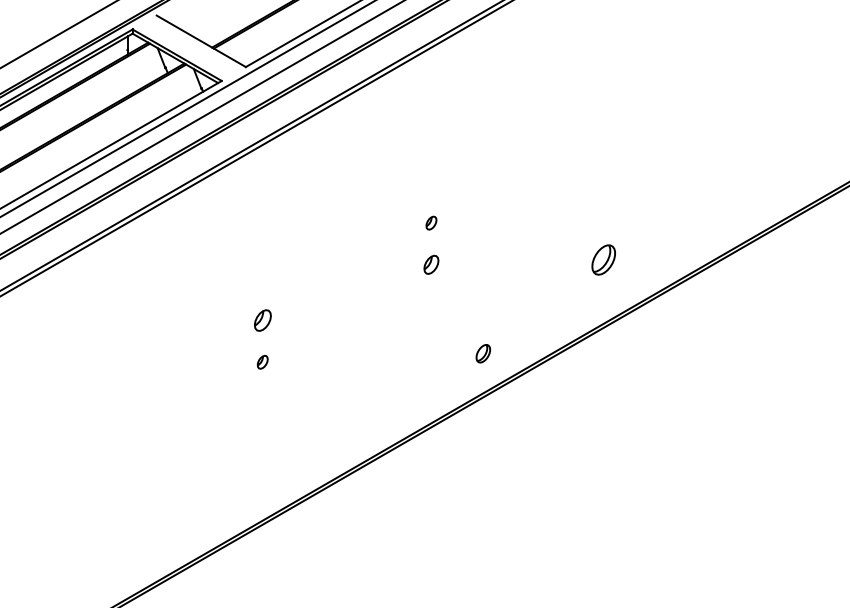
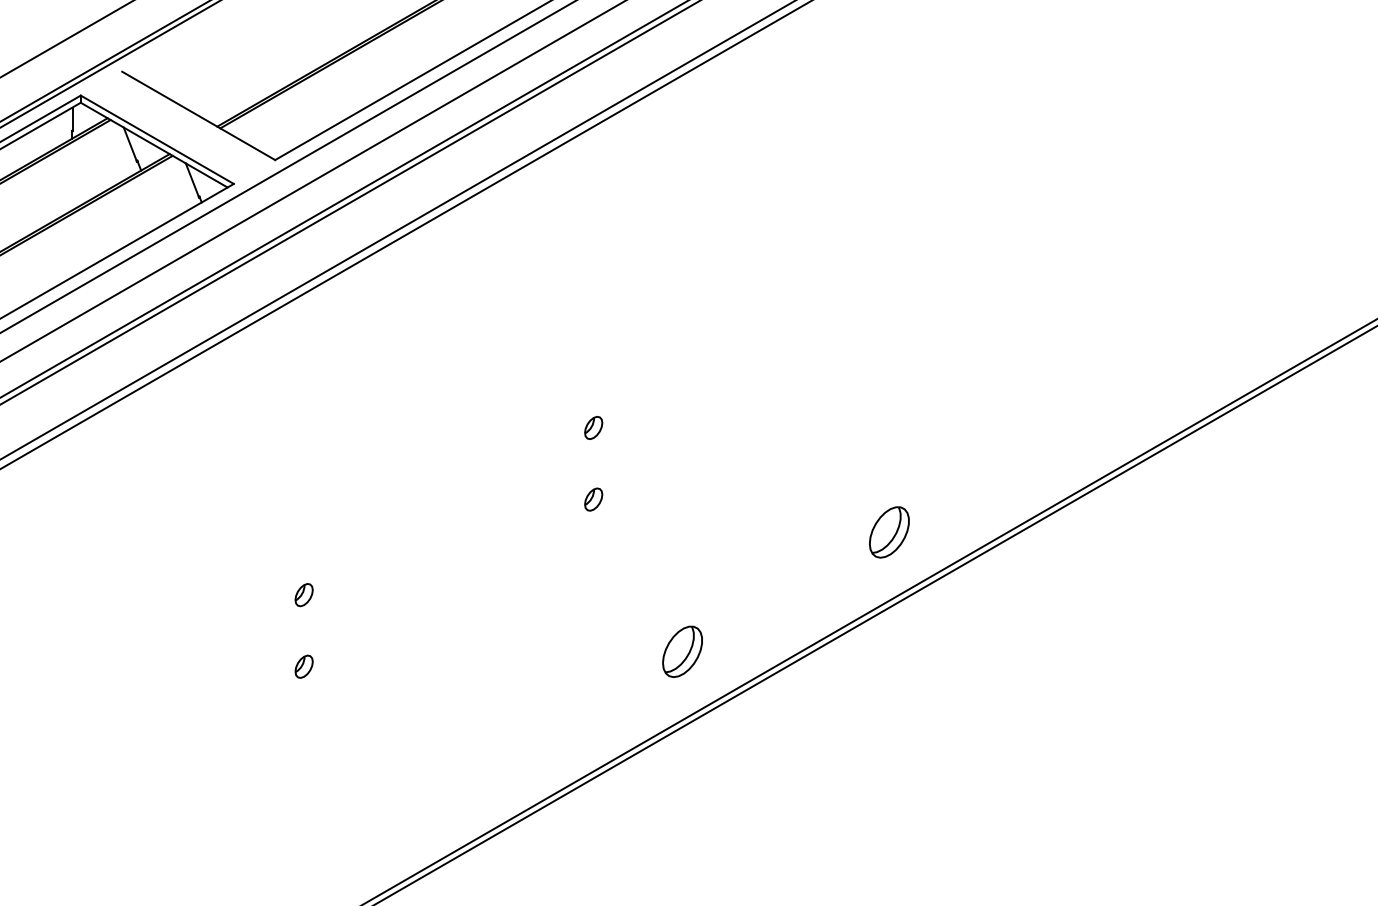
part: (603, 259) -> (888, 531), moved
part: (431, 264) -> (593, 498), size x0.71
part: (262, 320) -> (303, 595), size x0.62
part: (483, 353) -> (683, 651), size x1.67

